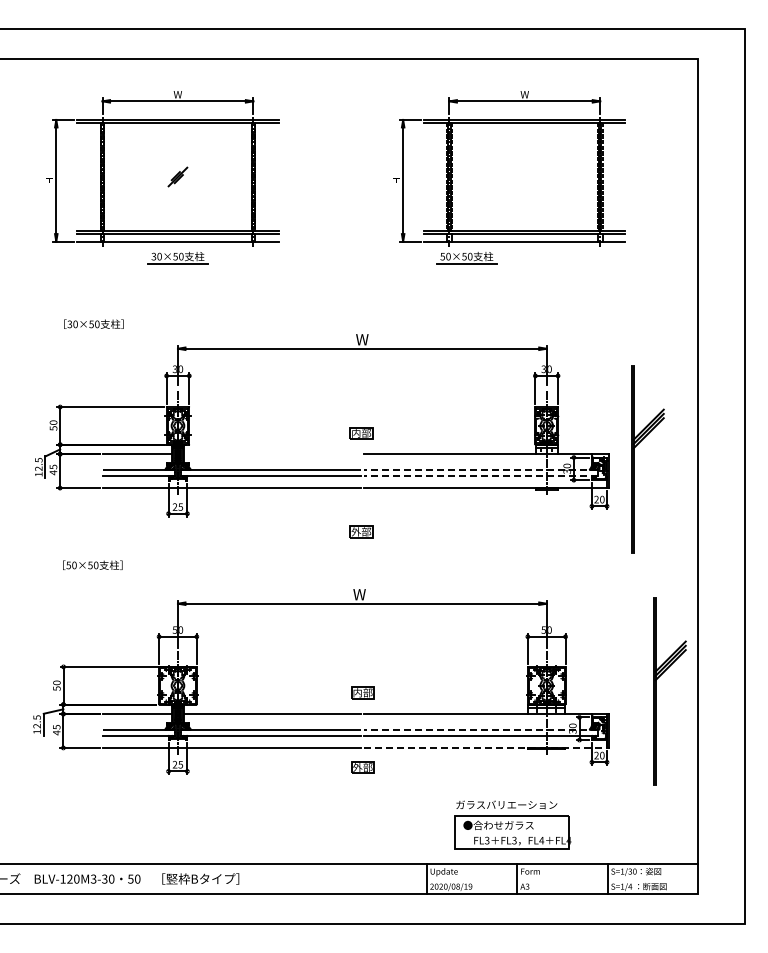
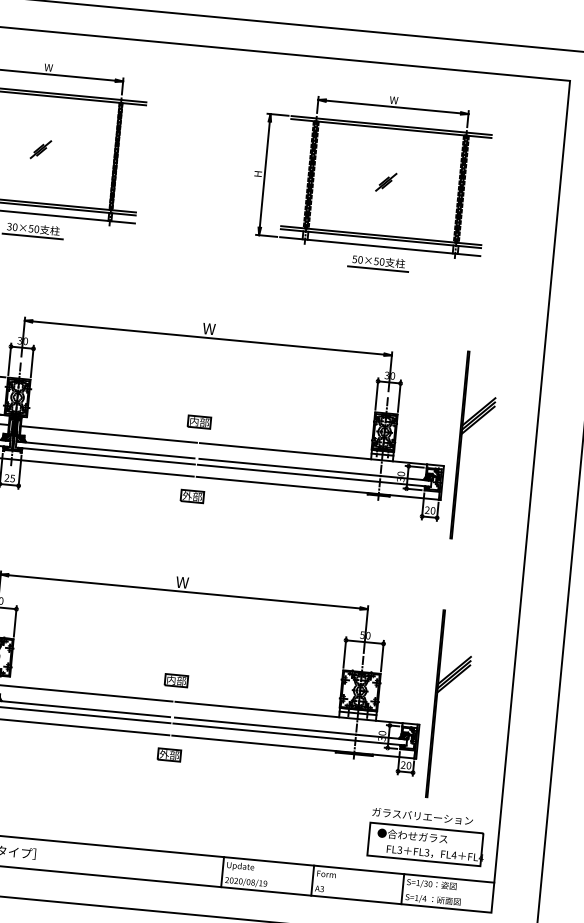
part: (524, 176) -> (386, 181), added
part: (466, 258) -> (378, 263), moved
line: (272, 454) -> (108, 434), added
part: (634, 459) -> (461, 445), moved
line: (480, 469) -> (314, 469), dashed -> solid
line: (480, 475) -> (314, 475), dashed -> solid
part: (361, 531) -> (192, 495), moved
part: (656, 691) -> (437, 703), moved
line: (480, 729) -> (290, 728), dashed -> solid
line: (485, 747) -> (293, 746), dashed -> solid
part: (512, 824) -> (426, 836), moved

